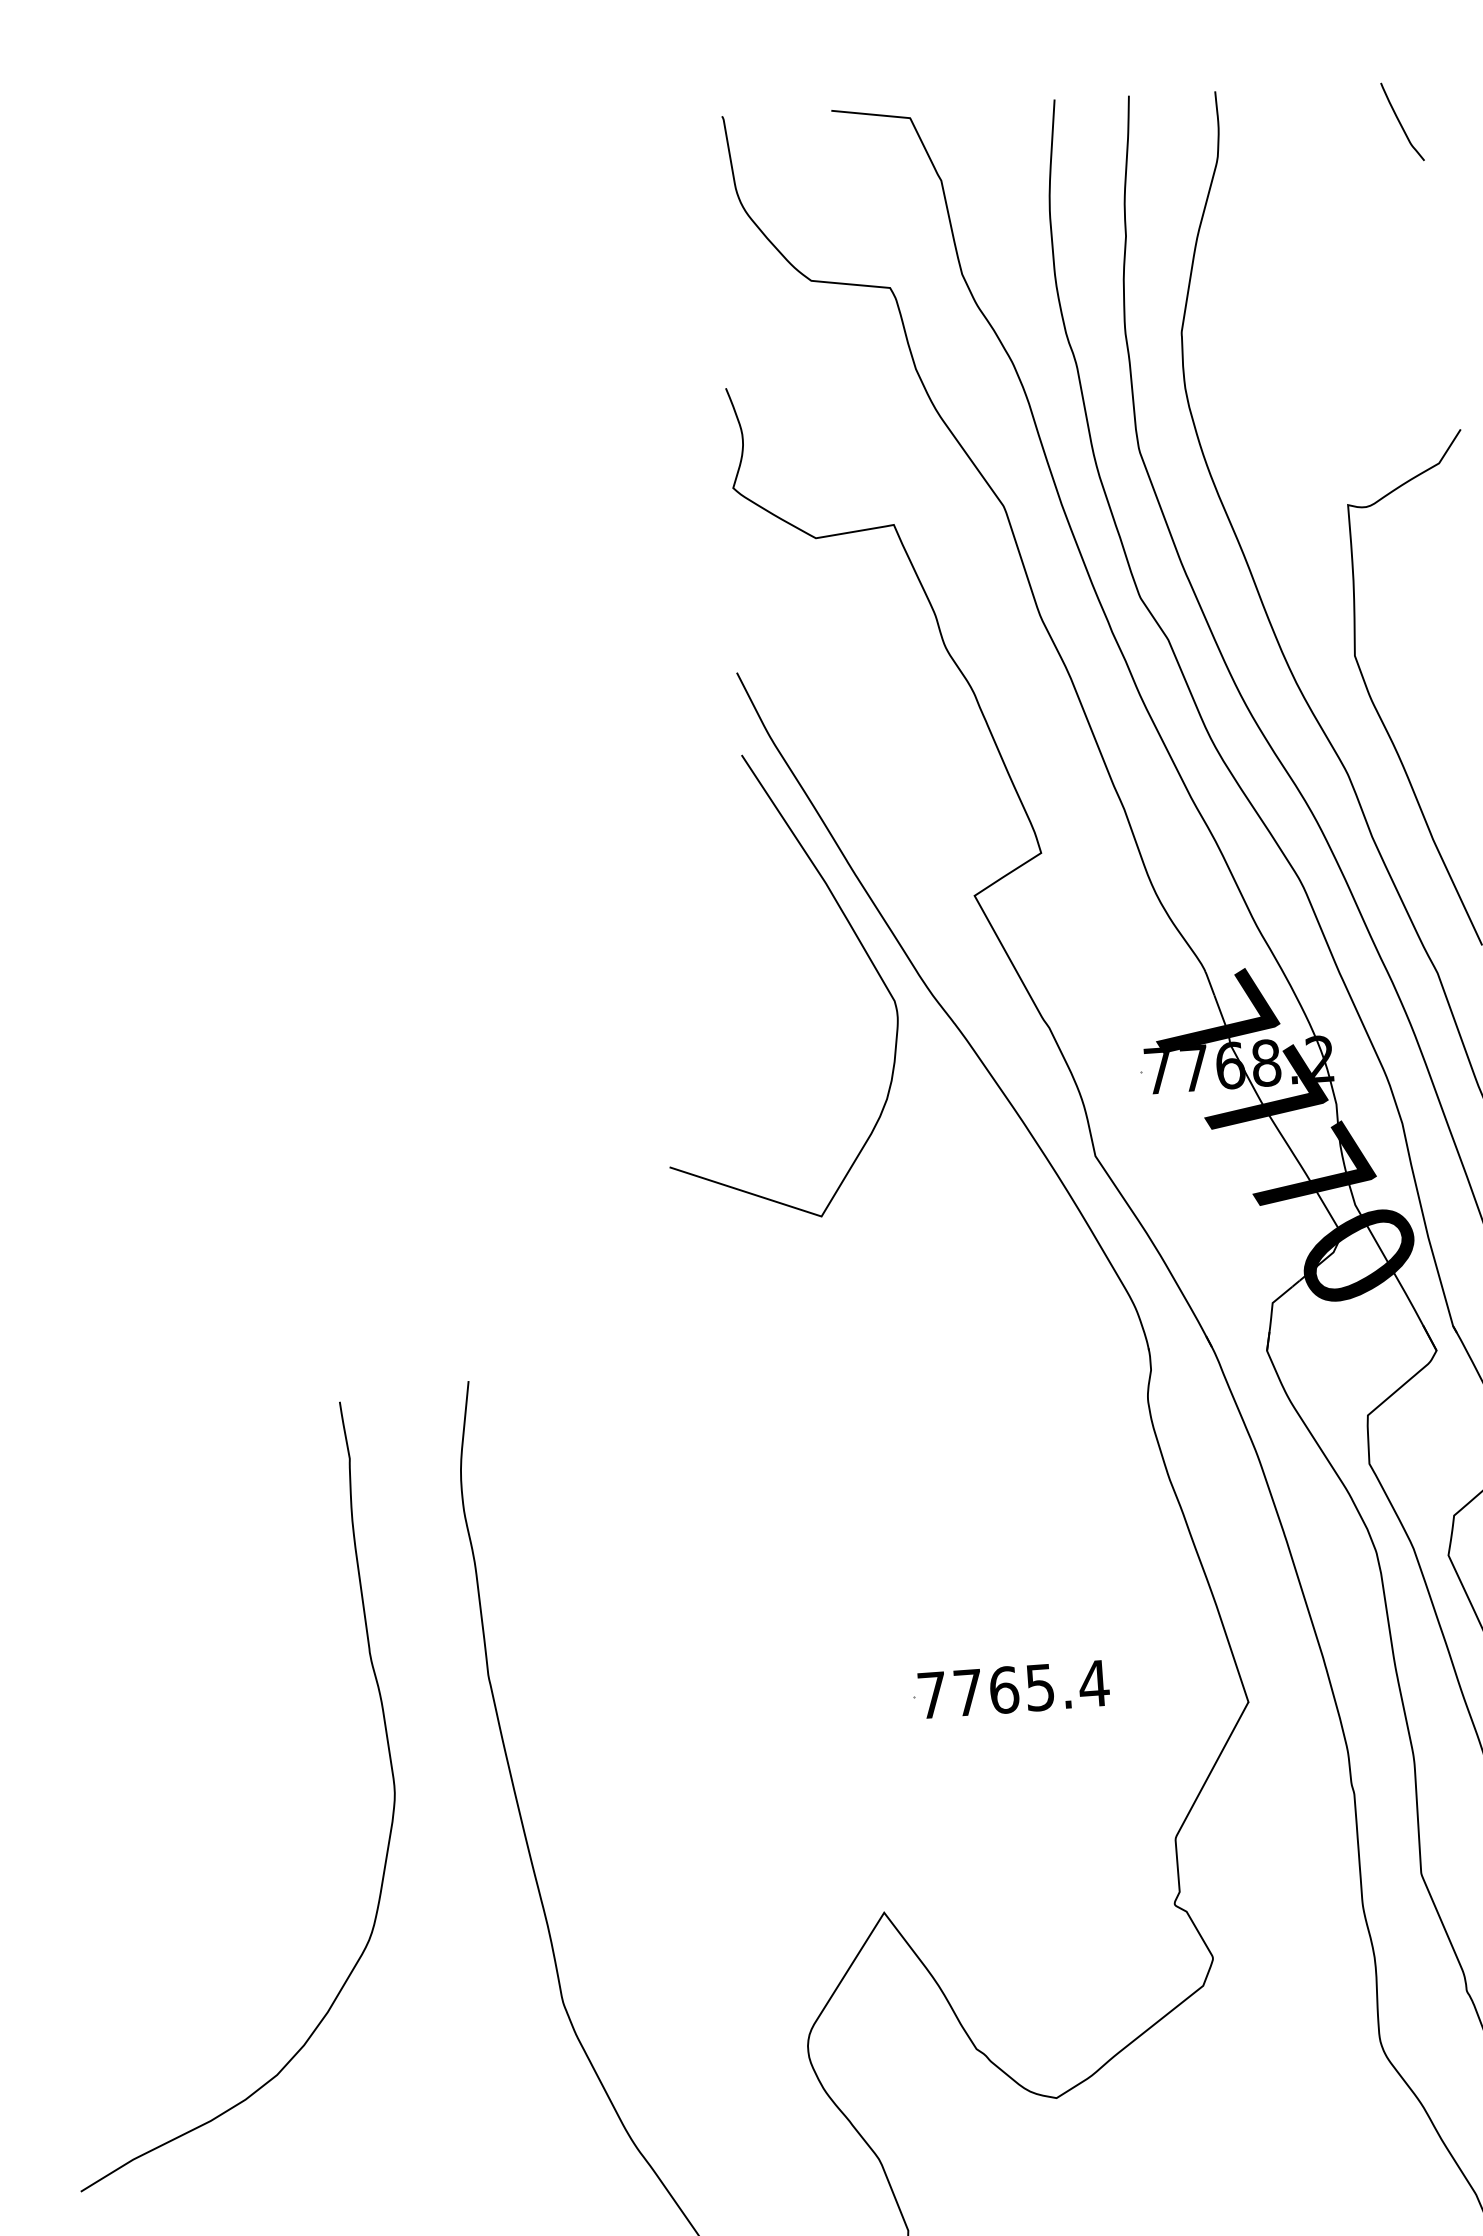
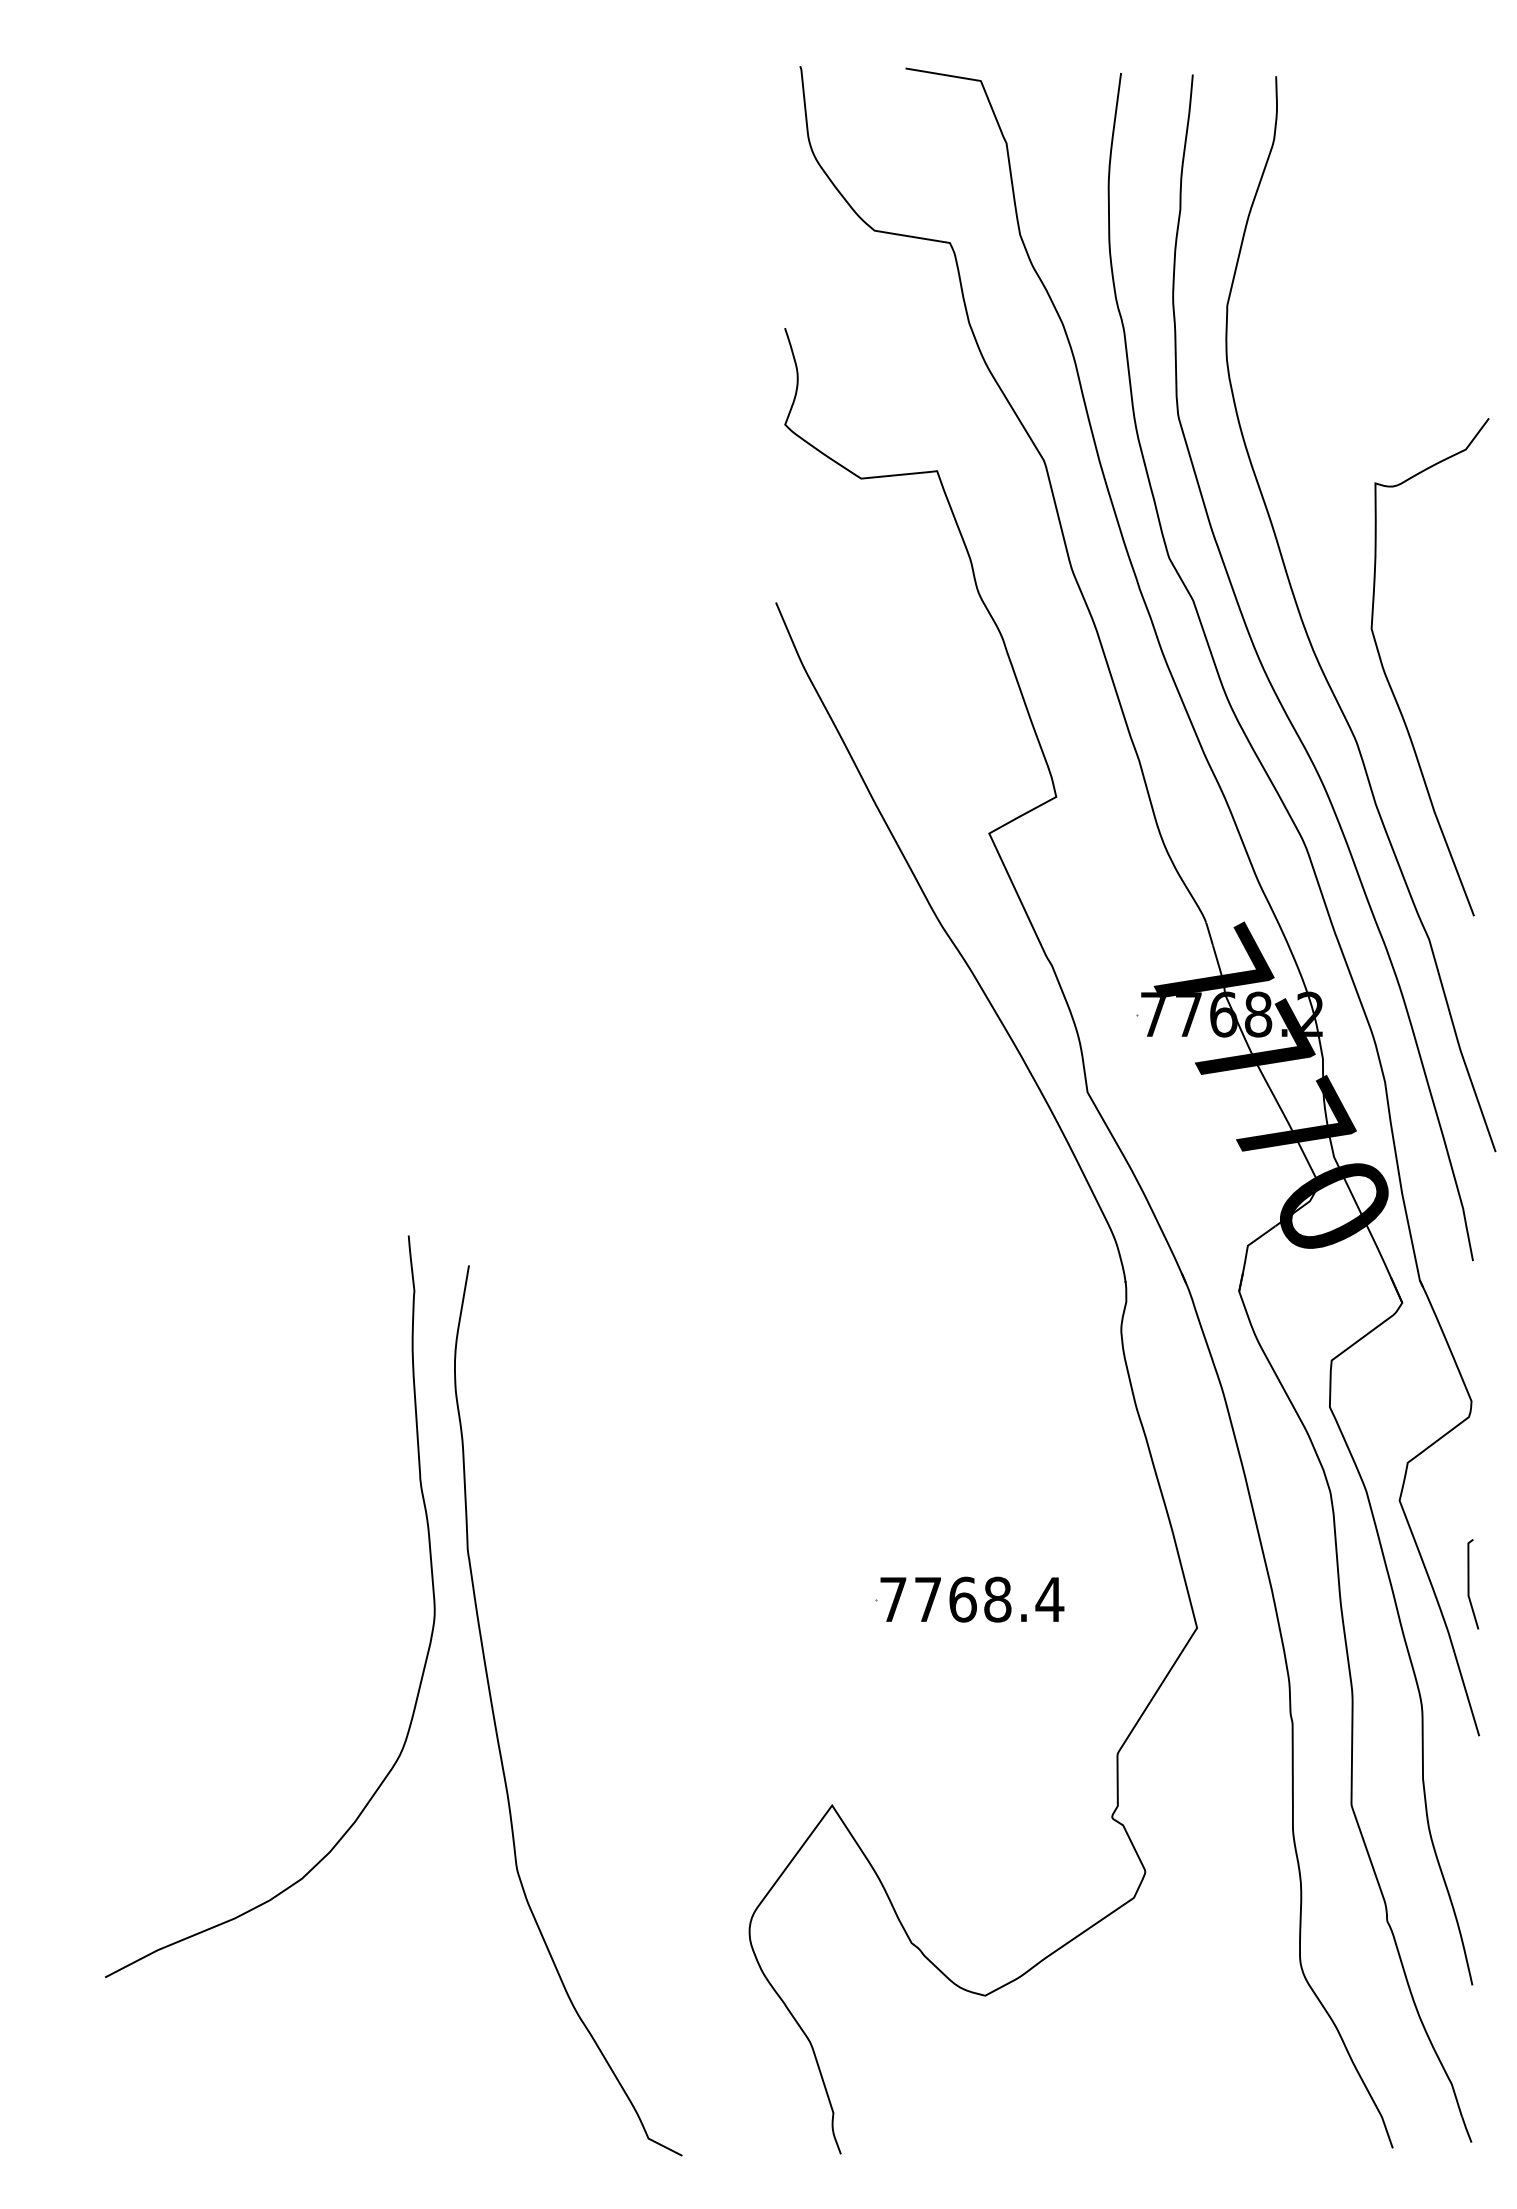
curve: (1400, 121) -> (1452, 118), removed
curve: (856, 937) -> (872, 865), removed
text: (1039, 1687) -> (997, 1599), 7765.4 -> 7768.4
curve: (390, 1770) -> (432, 1593), moved

